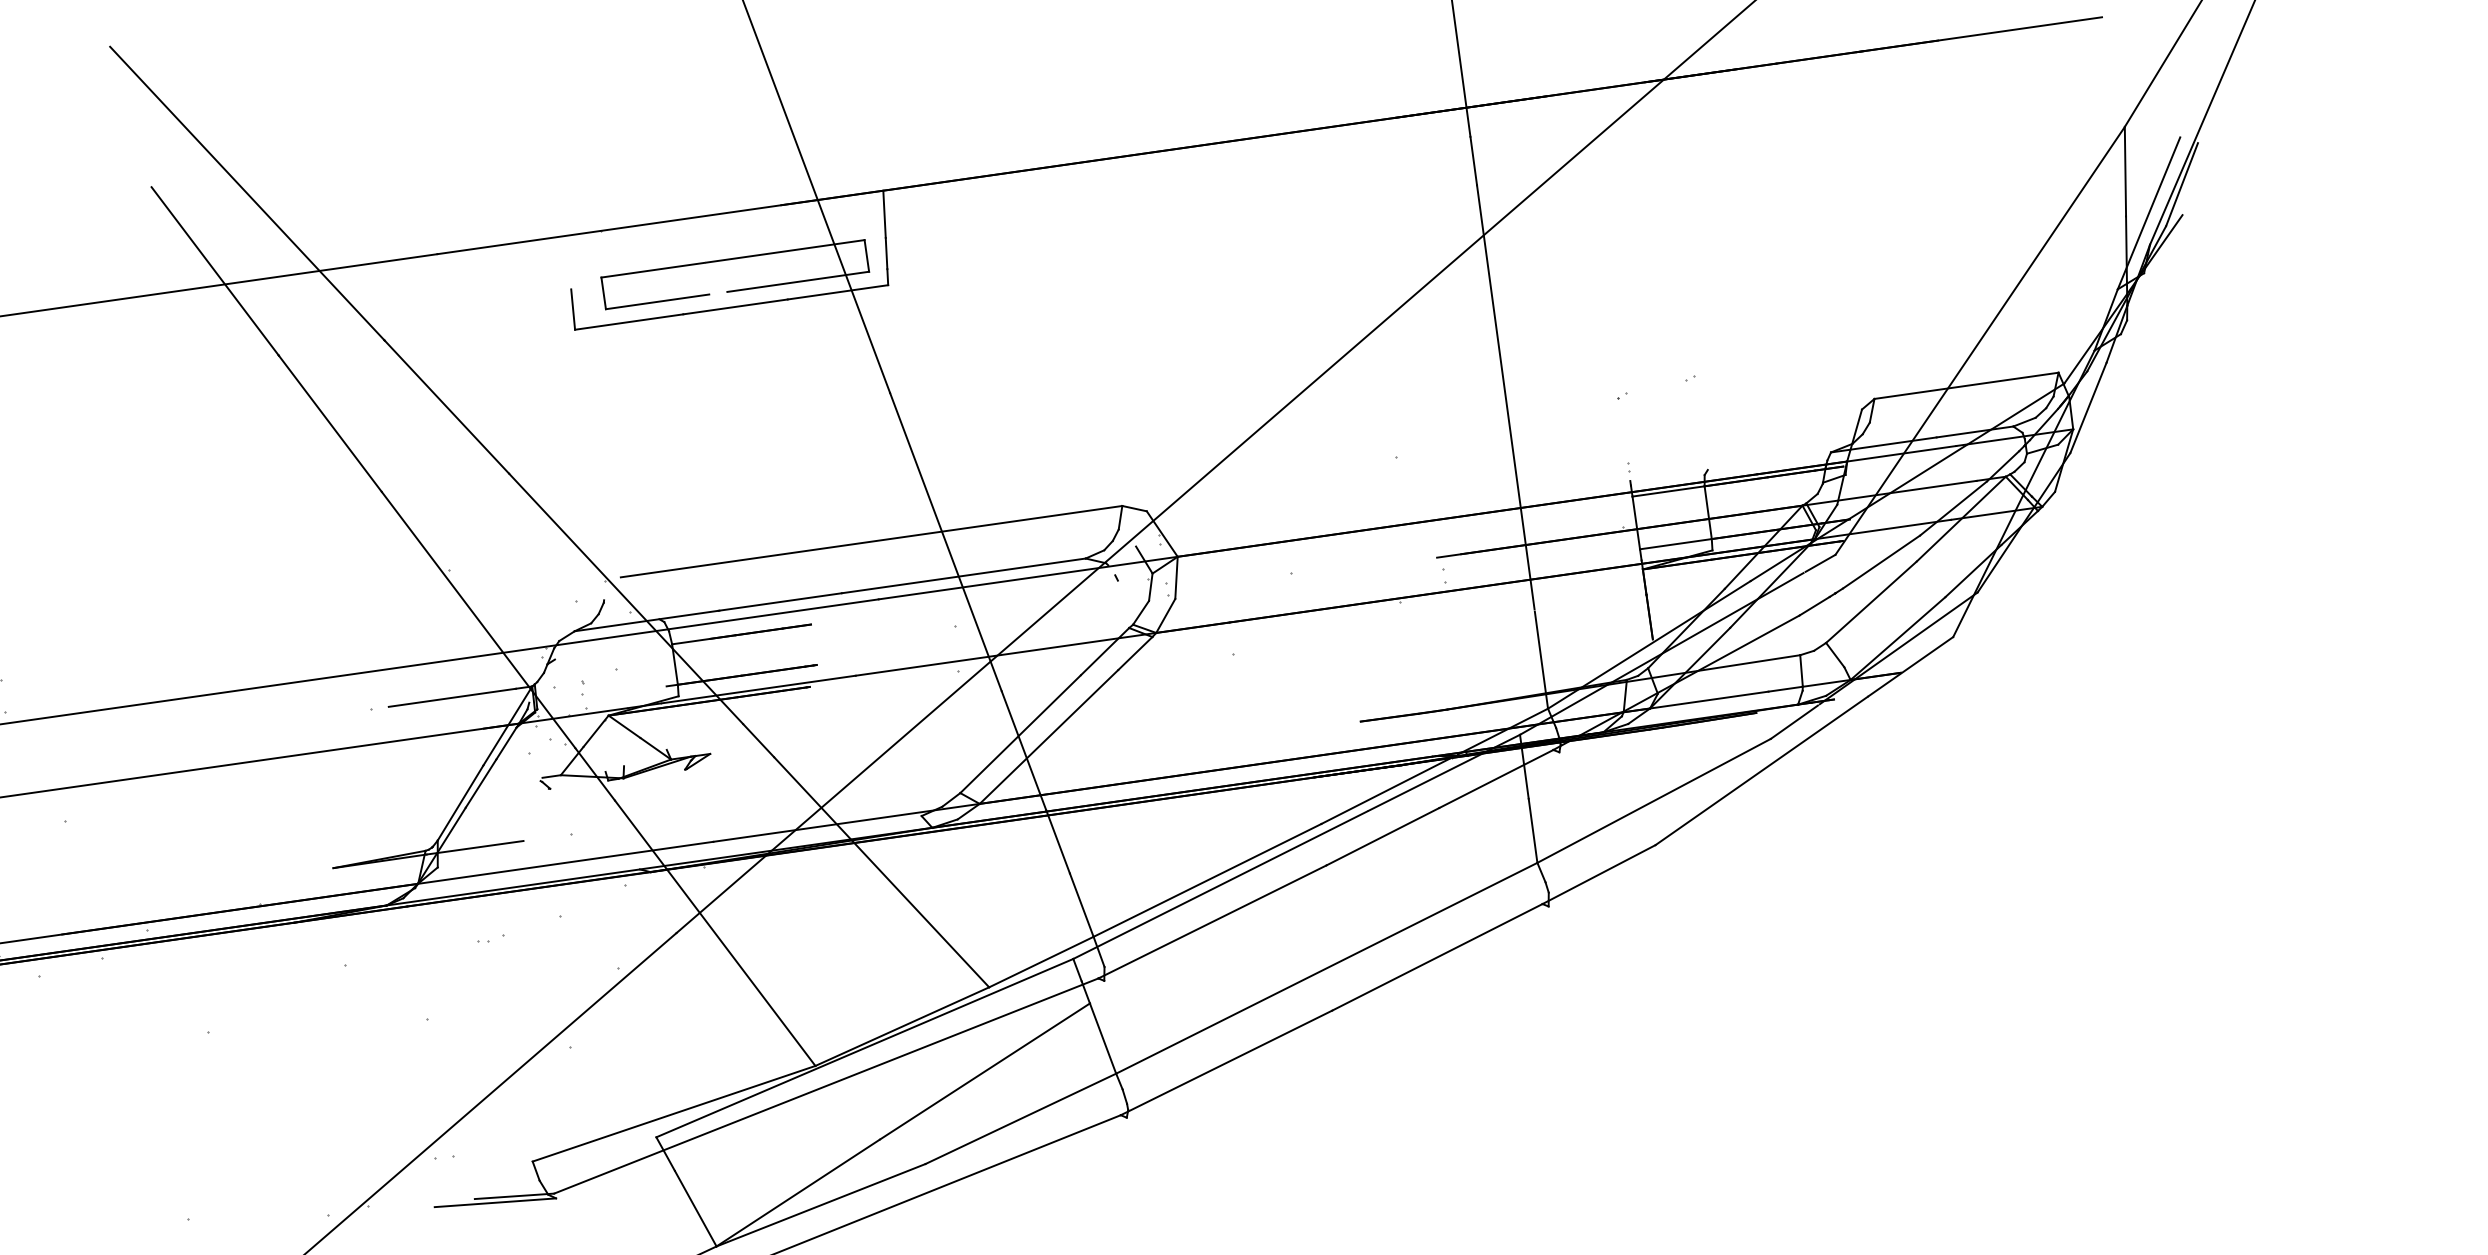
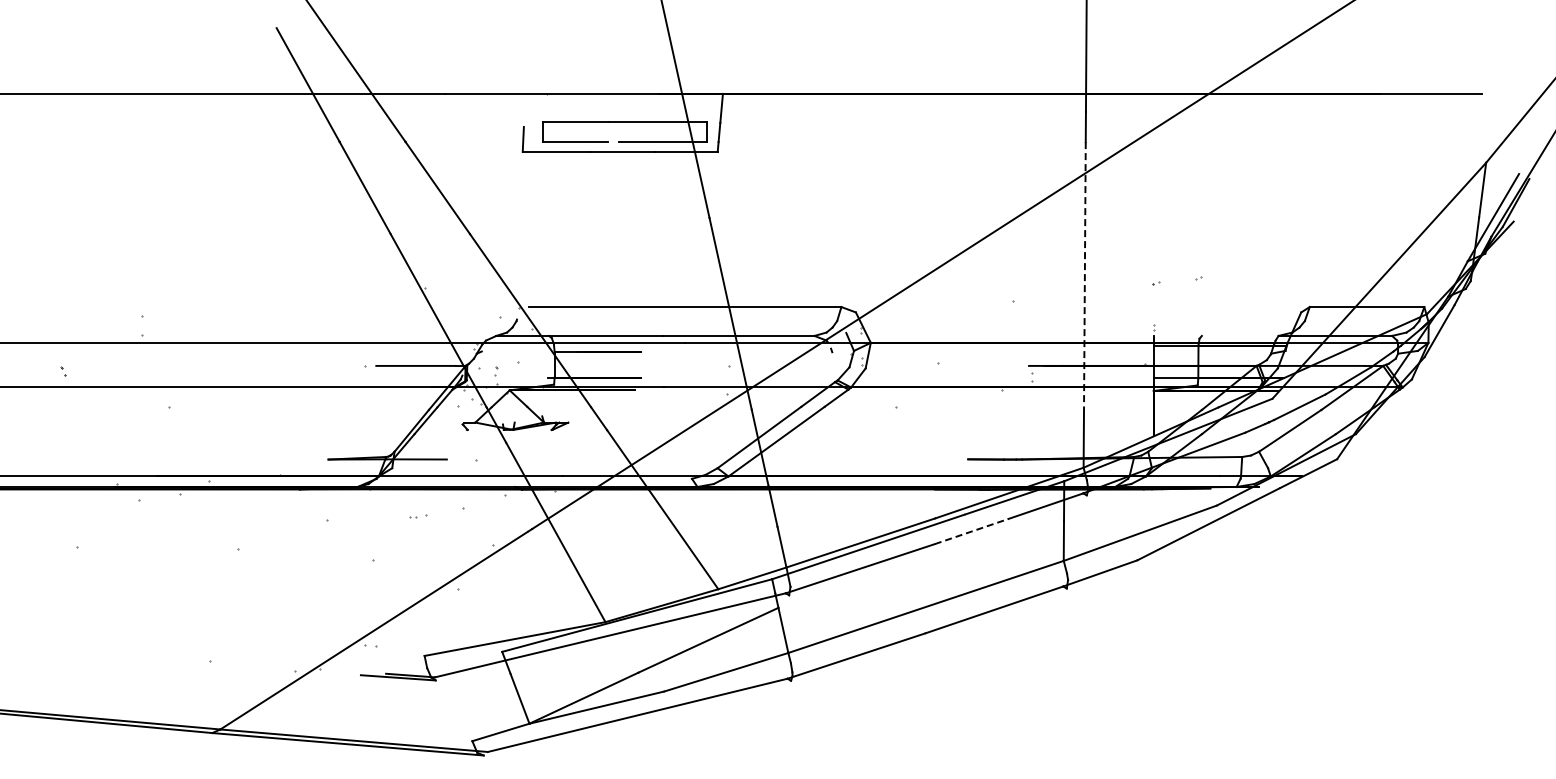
line: (1505, 398) -> (1084, 274), solid -> dashed
line: (1382, 836) -> (971, 531), solid -> dashed

